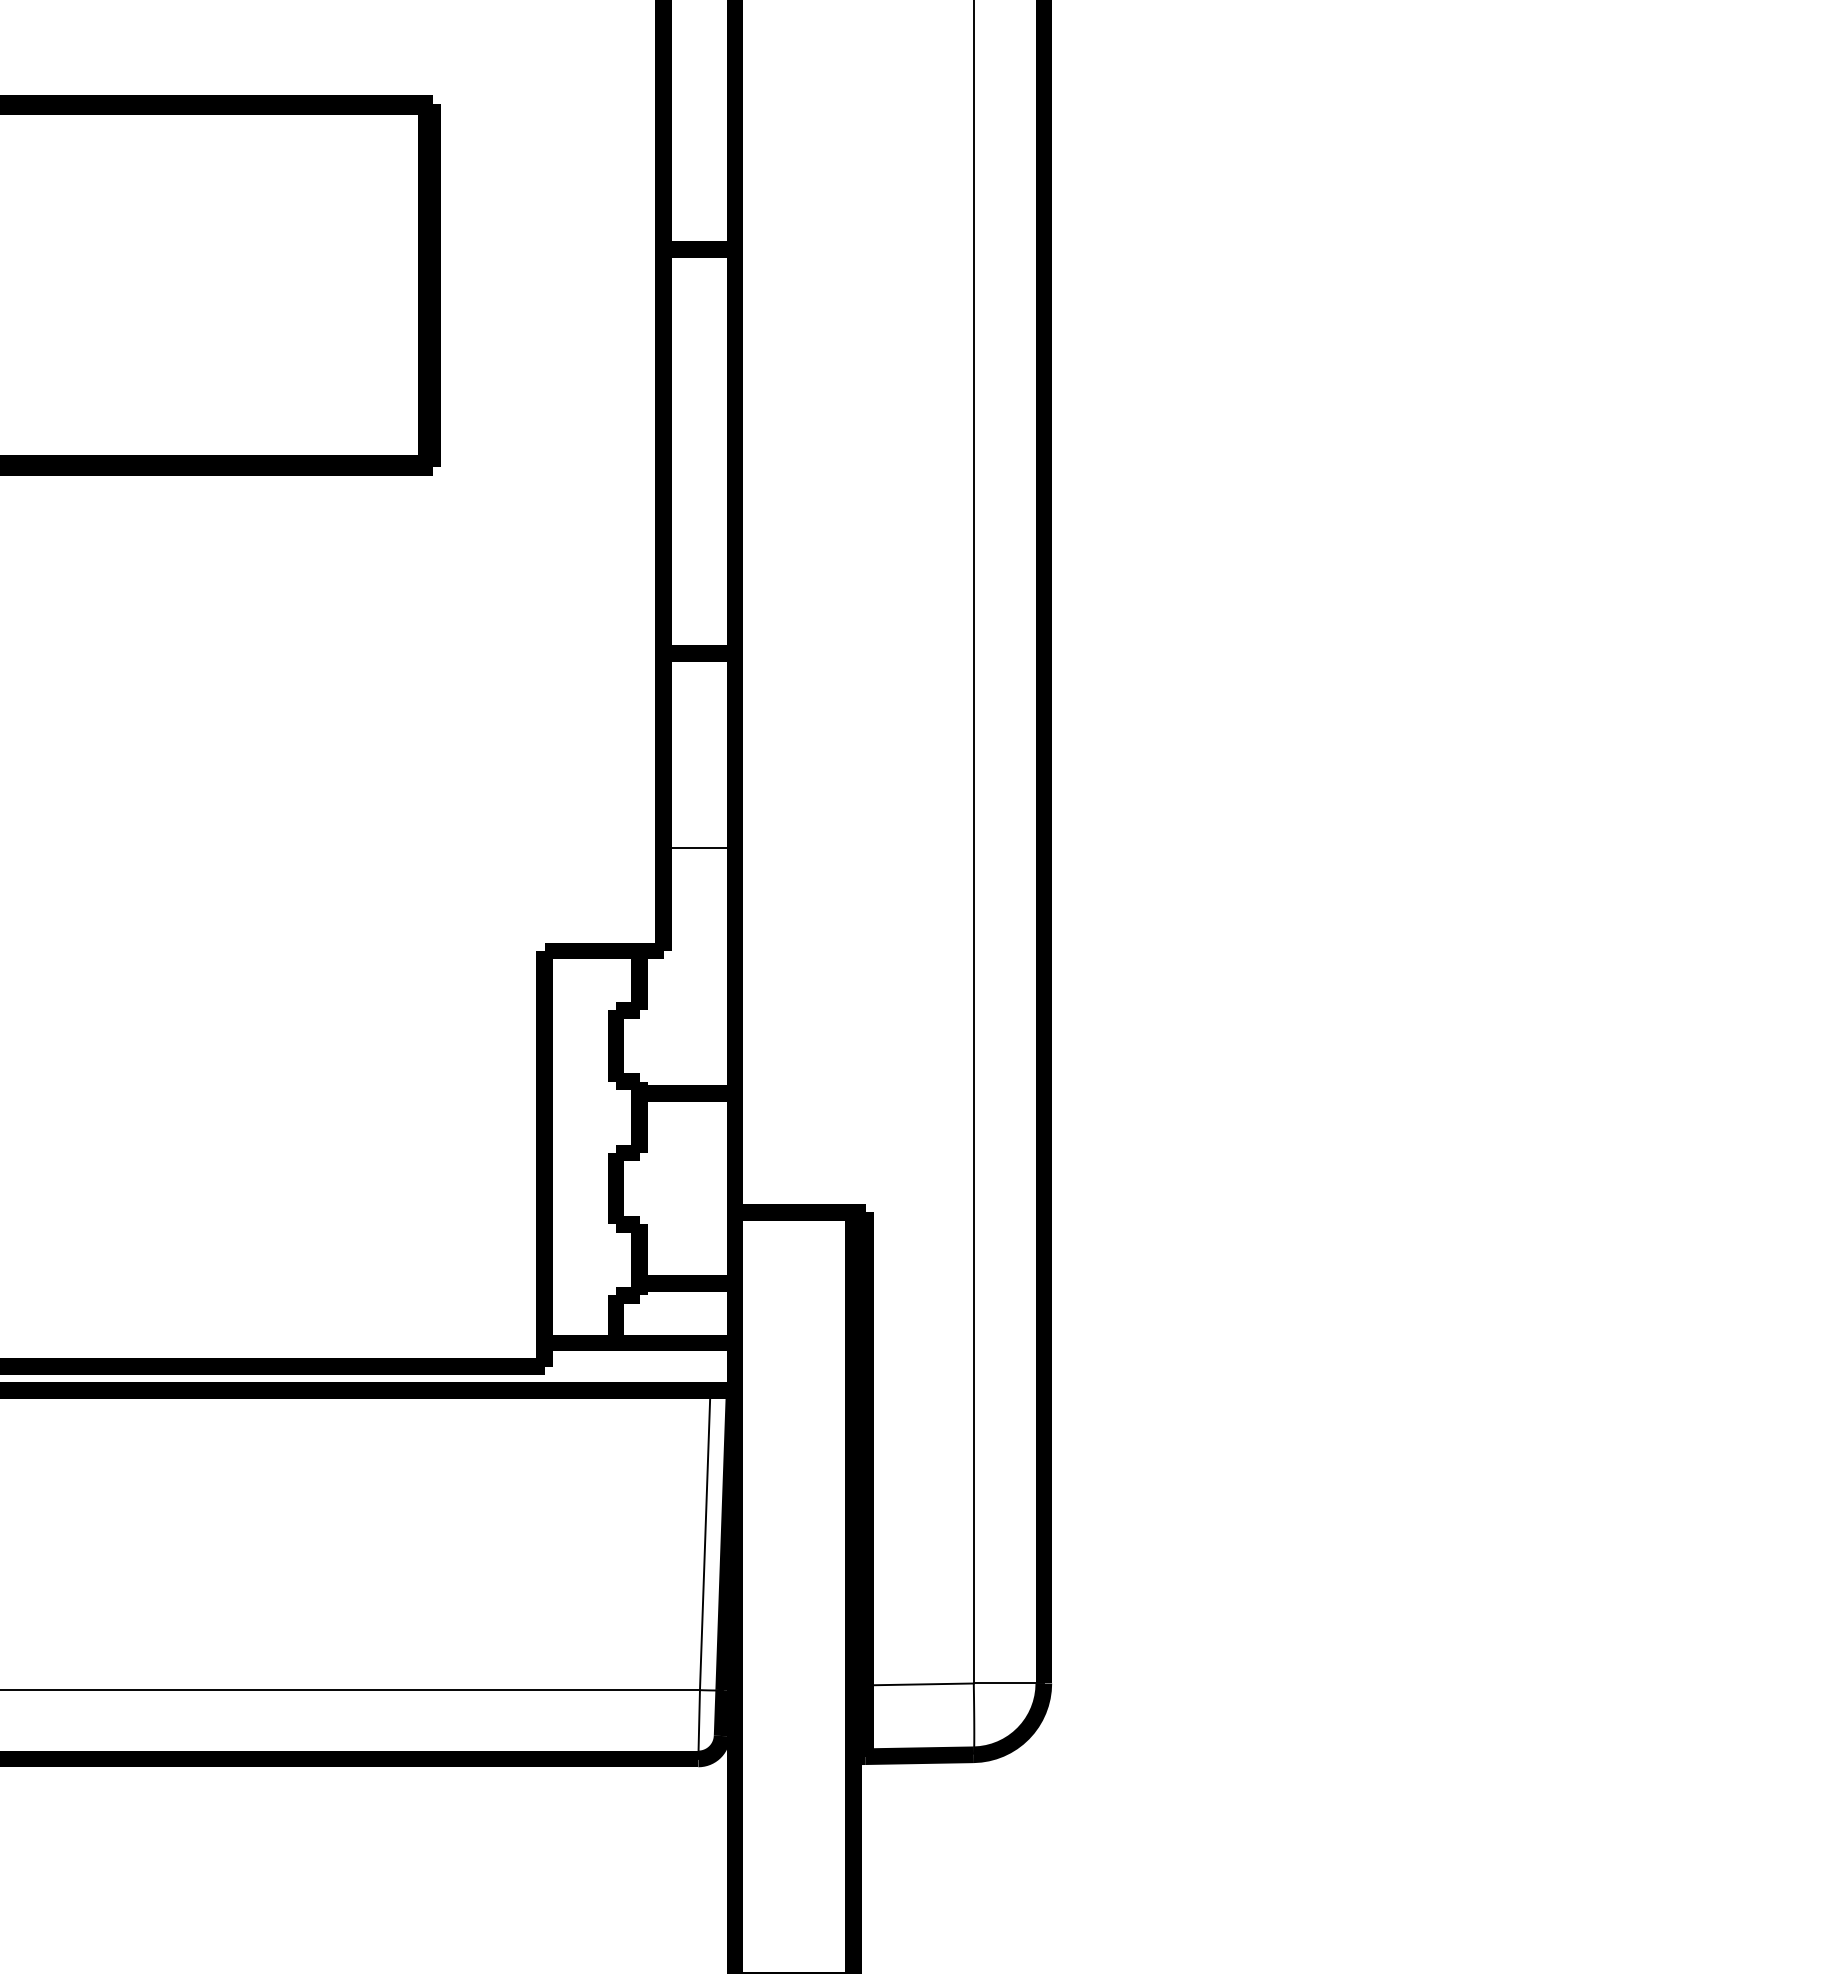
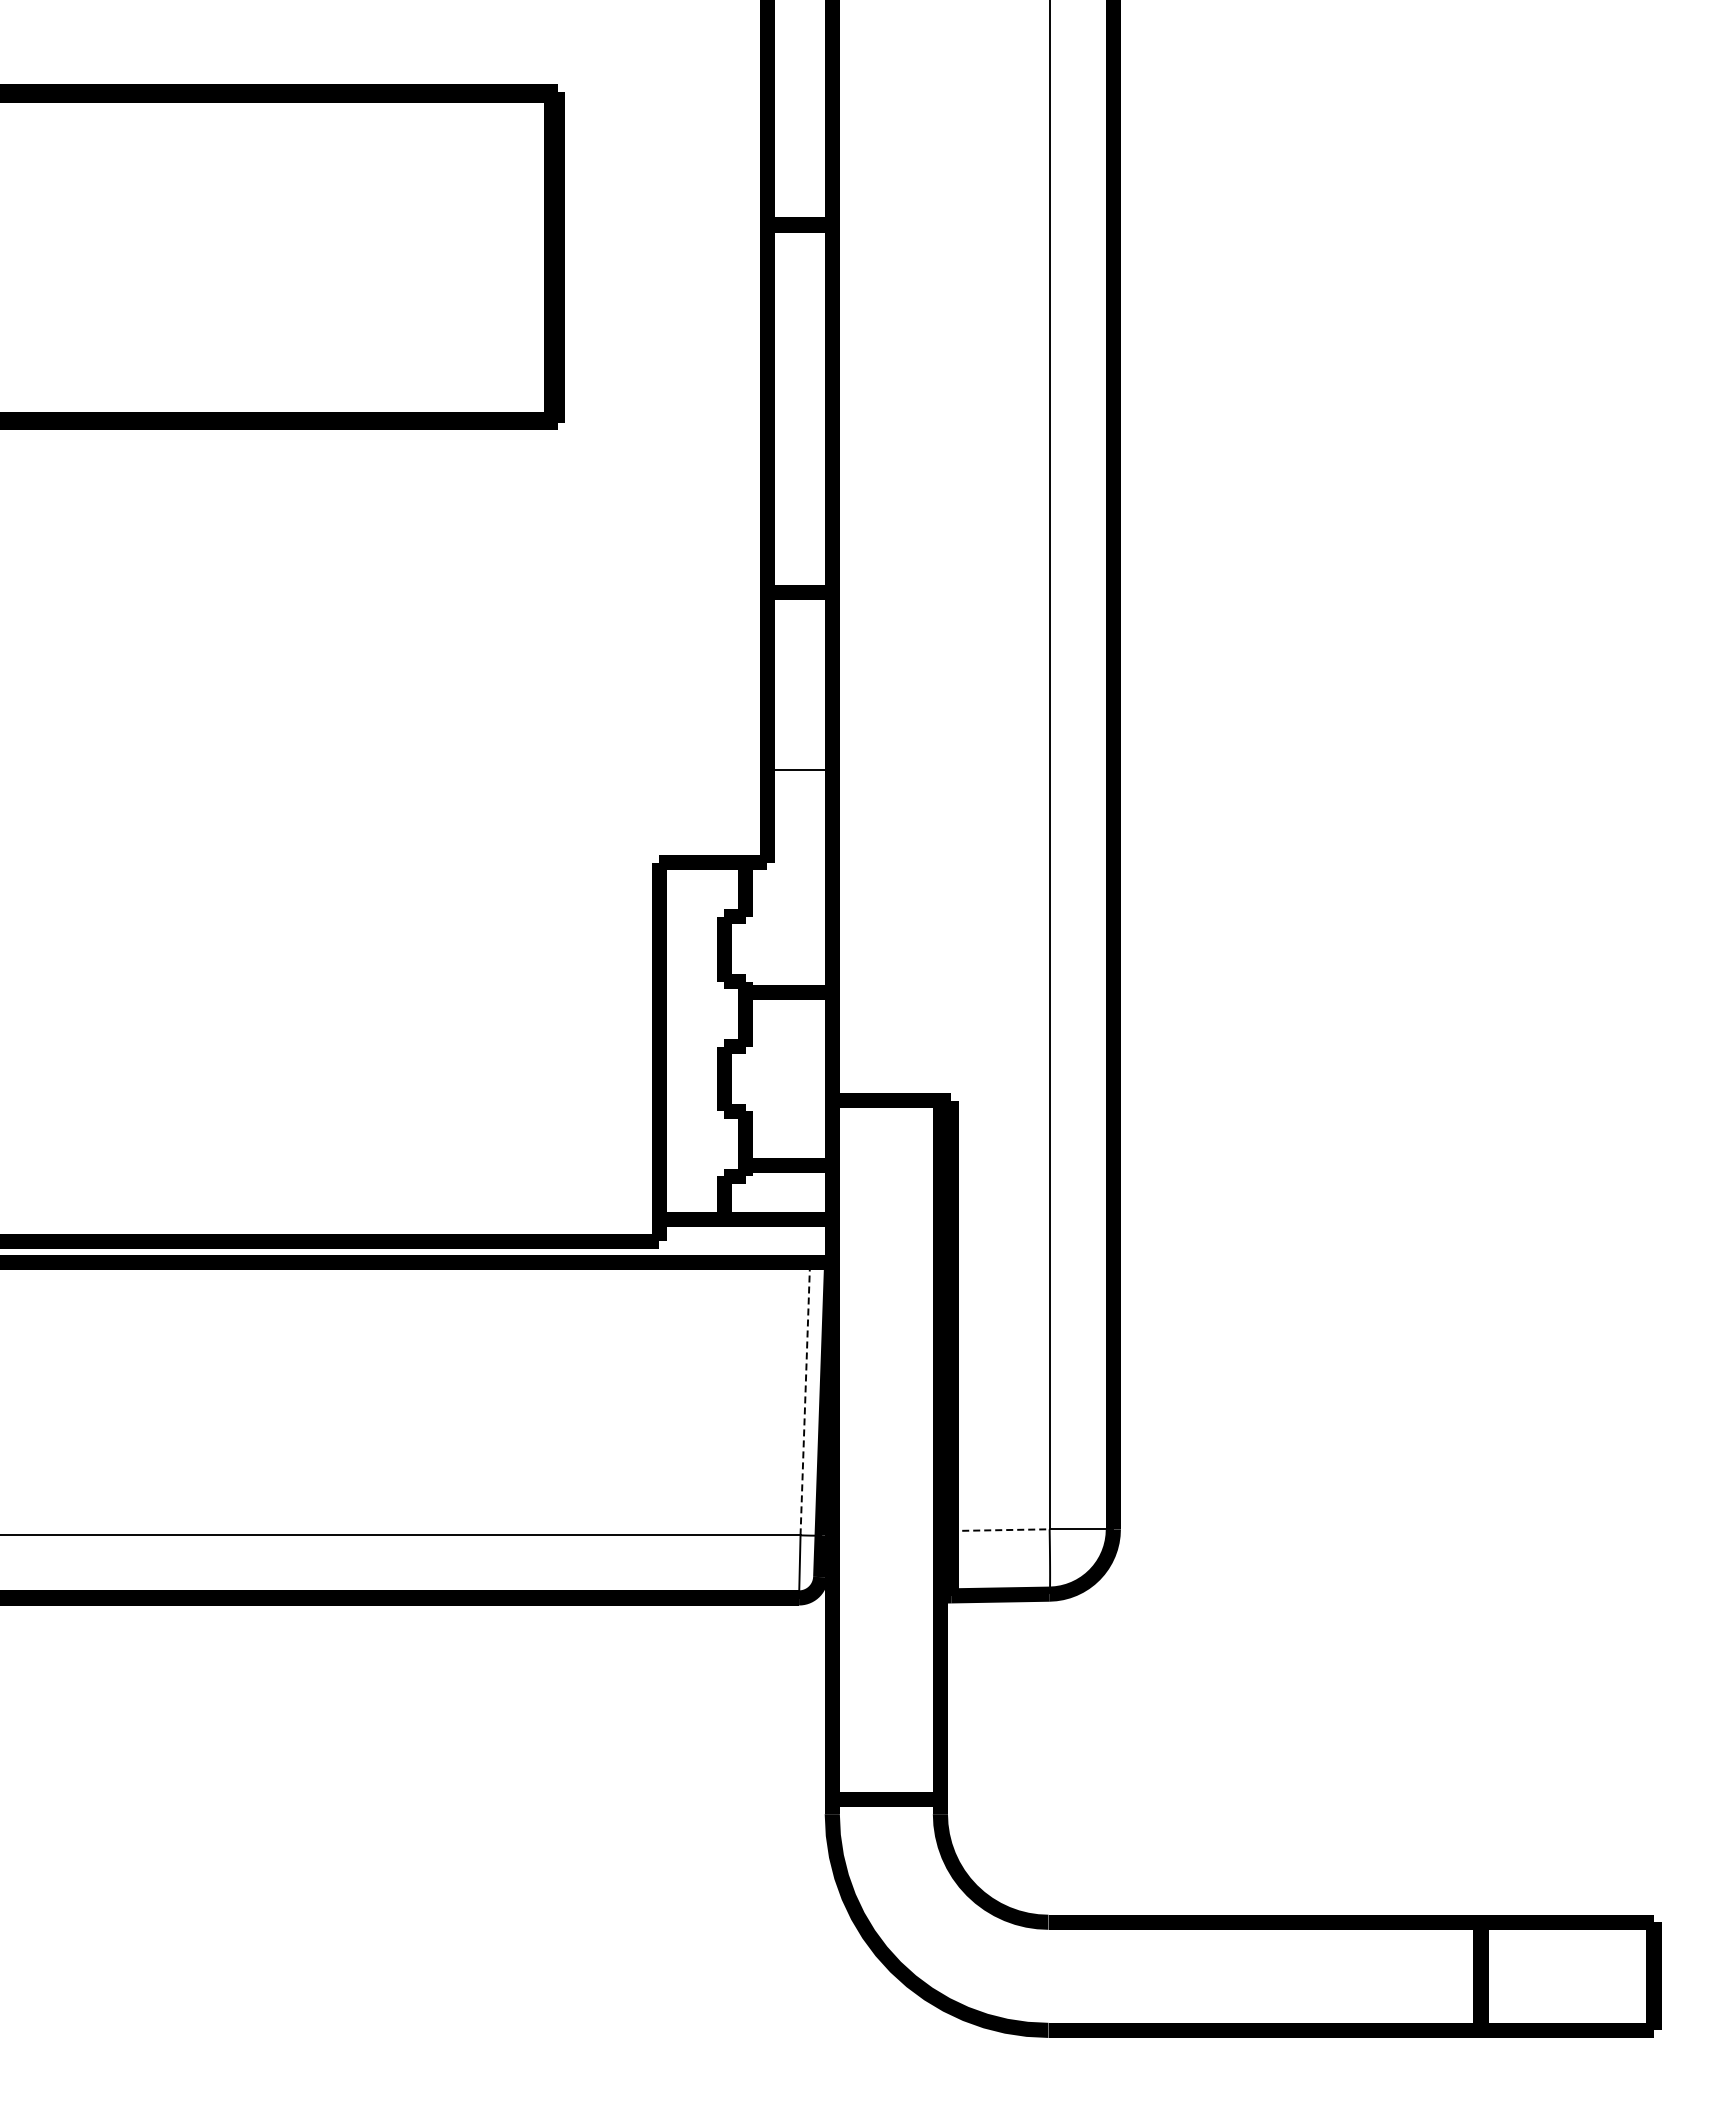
line: (705, 1539) -> (805, 1398), solid -> dashed
line: (919, 1684) -> (1000, 1530), solid -> dashed

